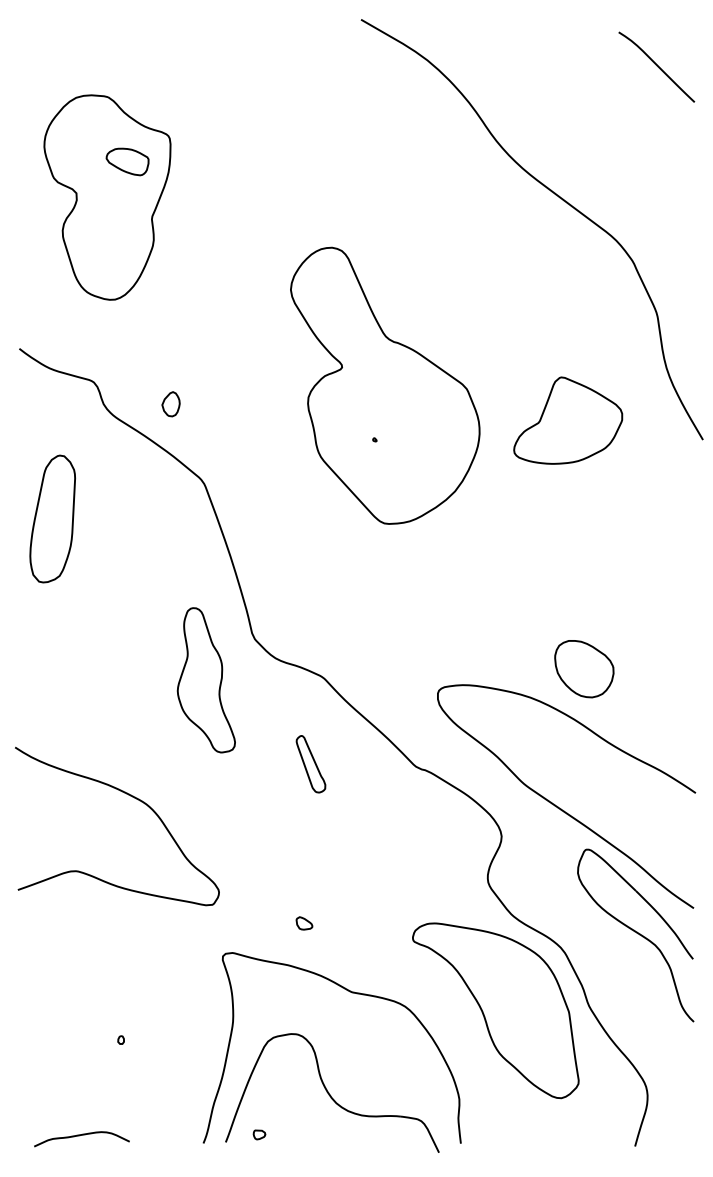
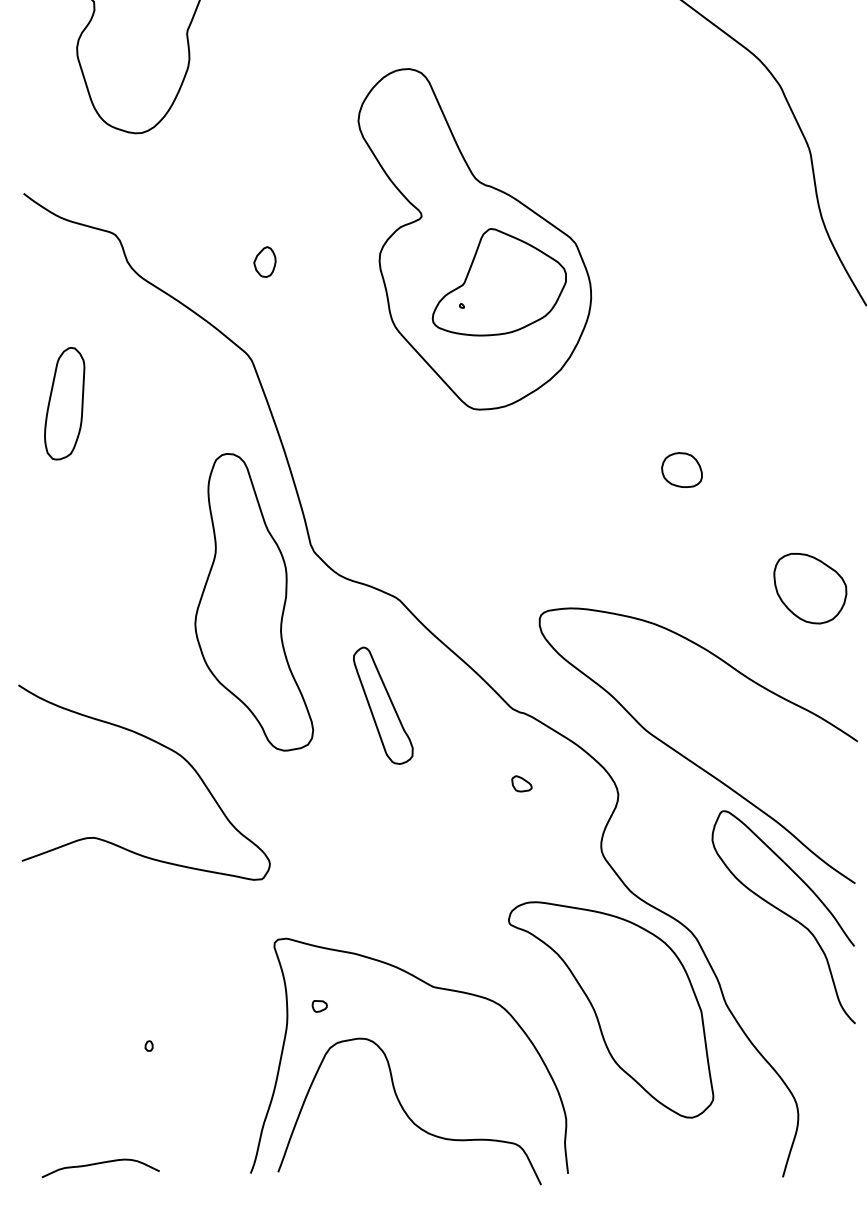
part: (170, 404) -> (264, 262), moved
part: (568, 420) -> (499, 282), moved
part: (52, 519) -> (64, 404), size x0.71
part: (553, 572) -> (682, 469), added
part: (584, 669) -> (810, 589), moved
part: (206, 680) -> (254, 602), size x1.67
part: (310, 764) -> (382, 706), size x1.67
part: (304, 923) -> (521, 783), moved
part: (259, 1134) -> (319, 1005), moved

